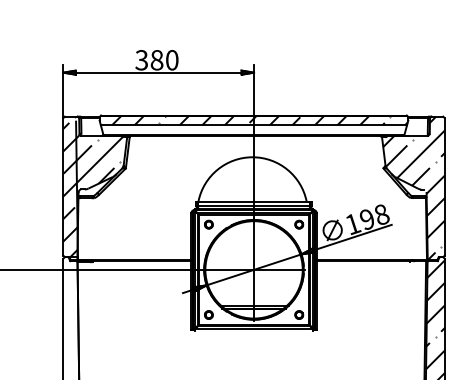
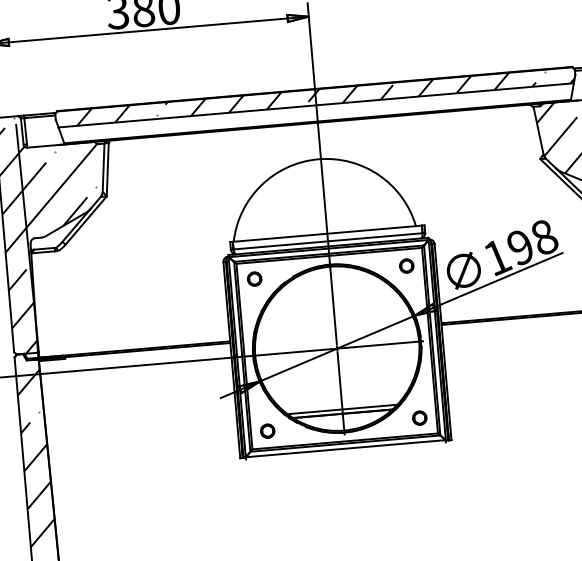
hatch: (70, 314) -> (34, 450), added

